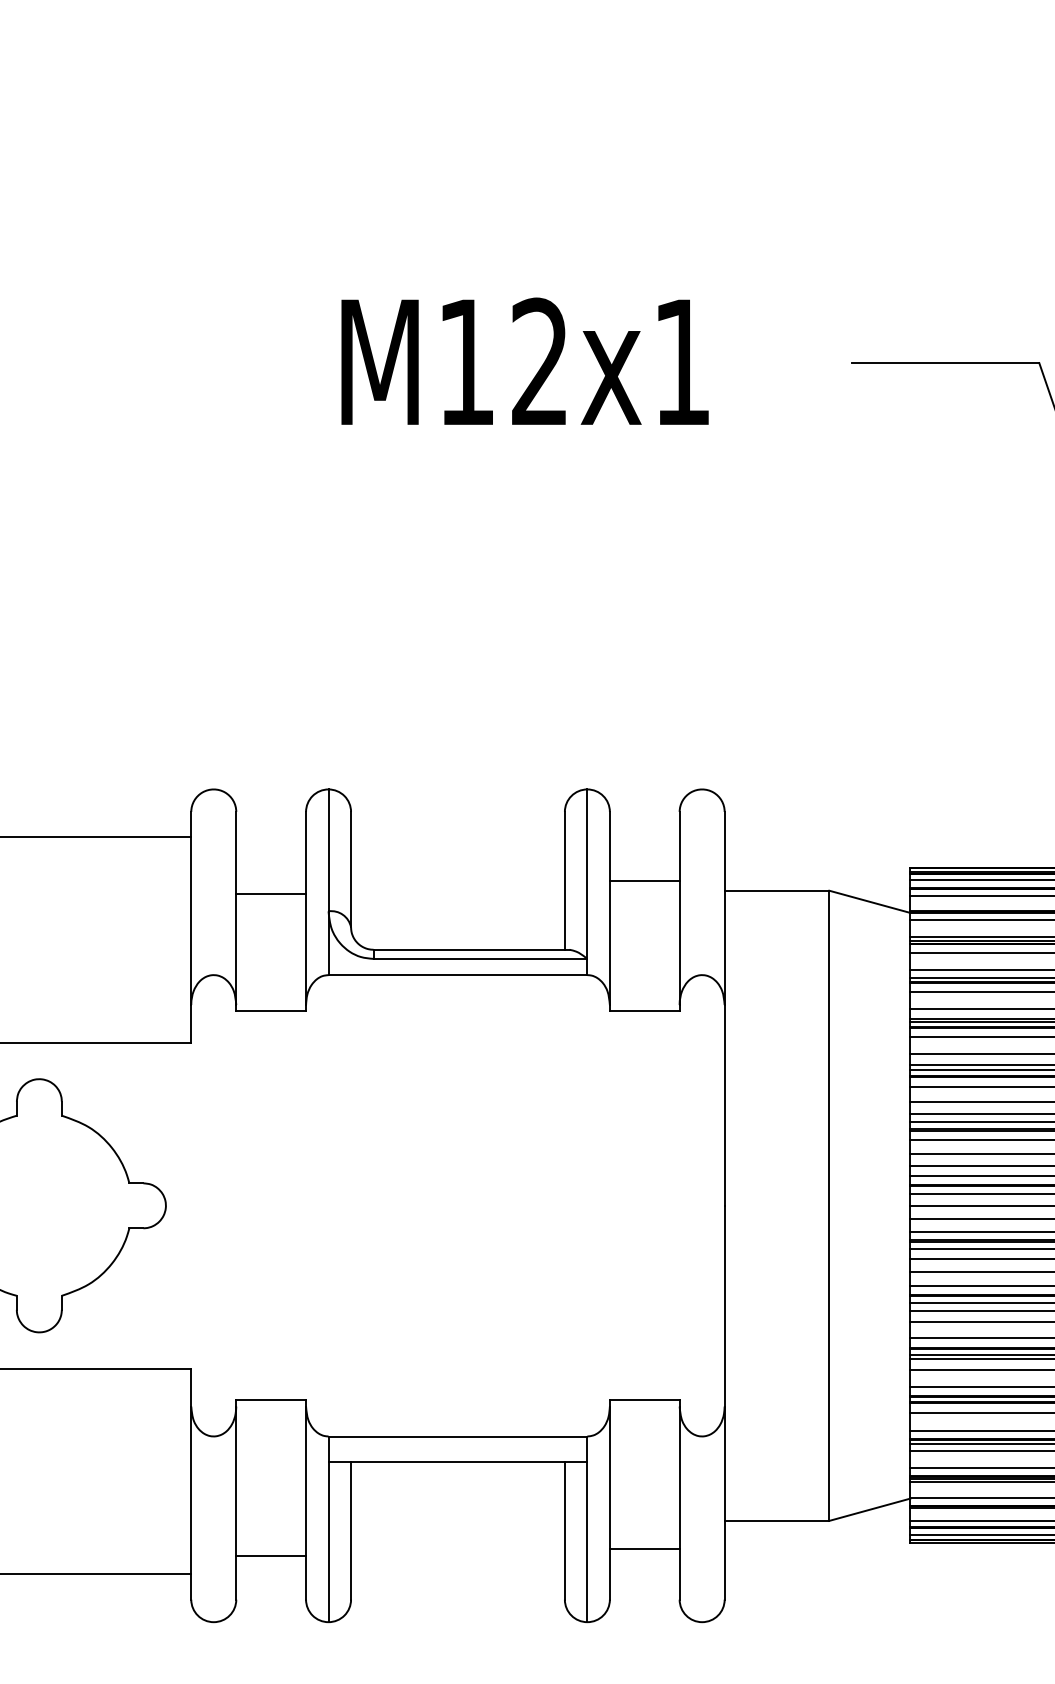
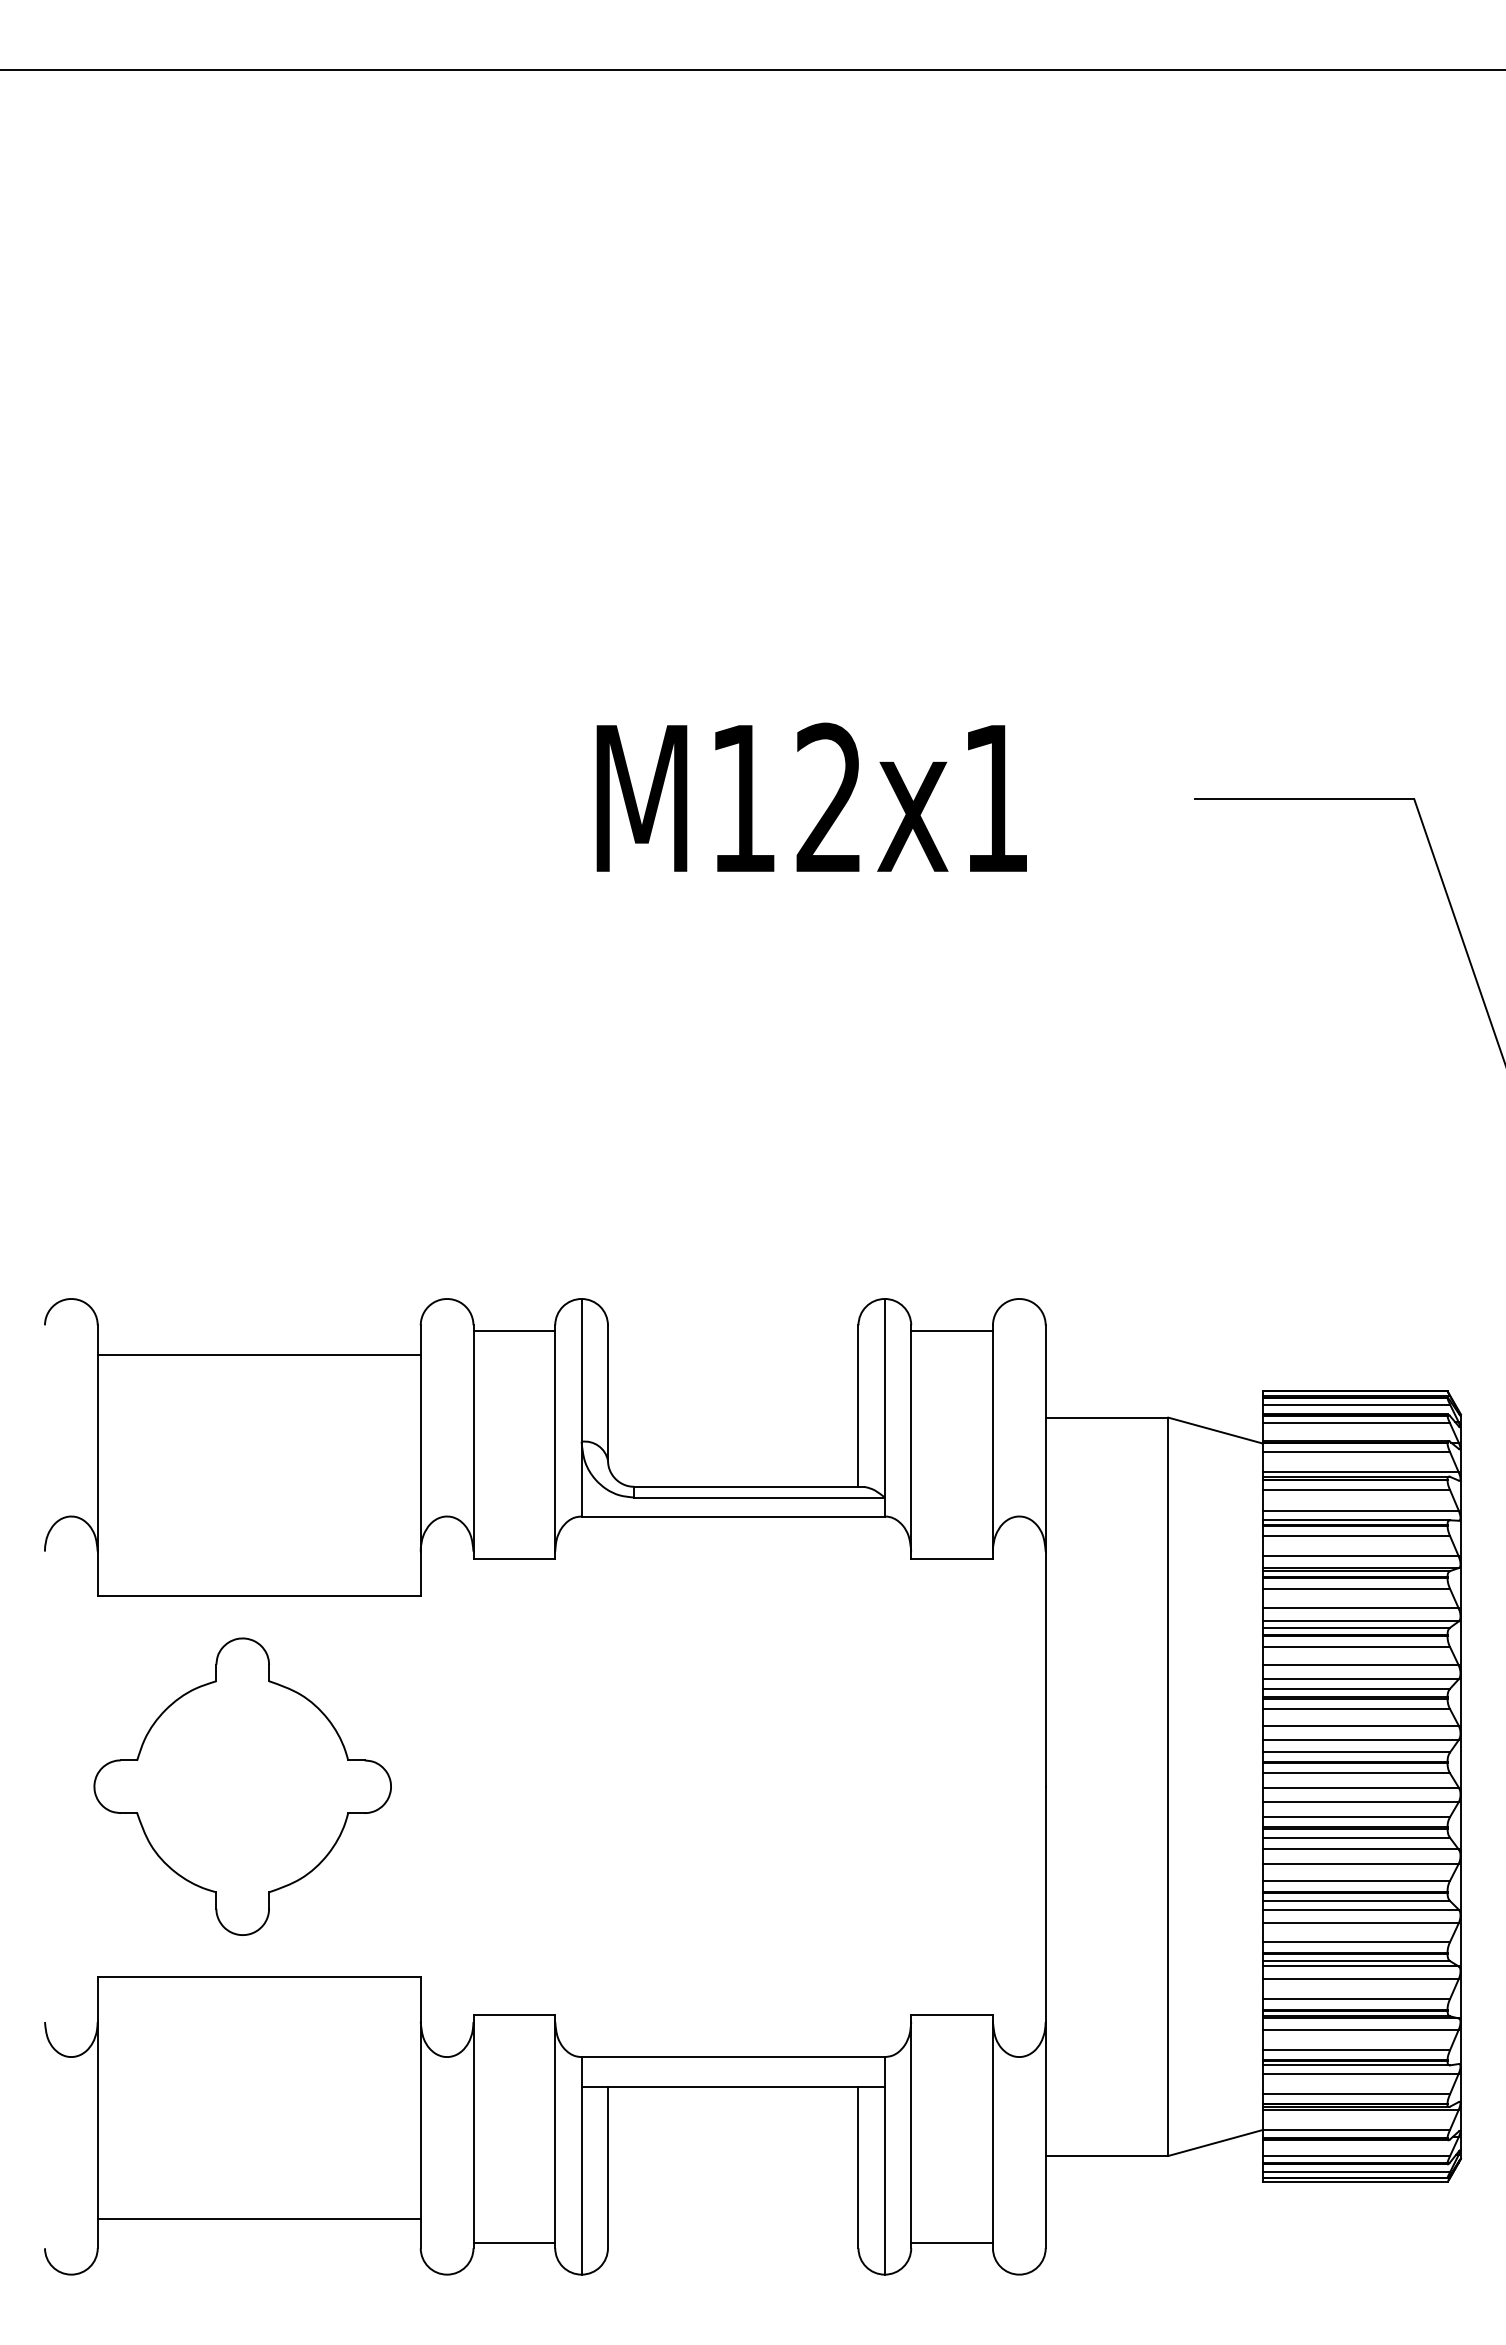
line: (644, 881) -> (951, 1330), moved
line: (271, 894) -> (514, 1330), moved
line: (644, 1549) -> (951, 2243), moved
line: (271, 1556) -> (514, 2243), moved

